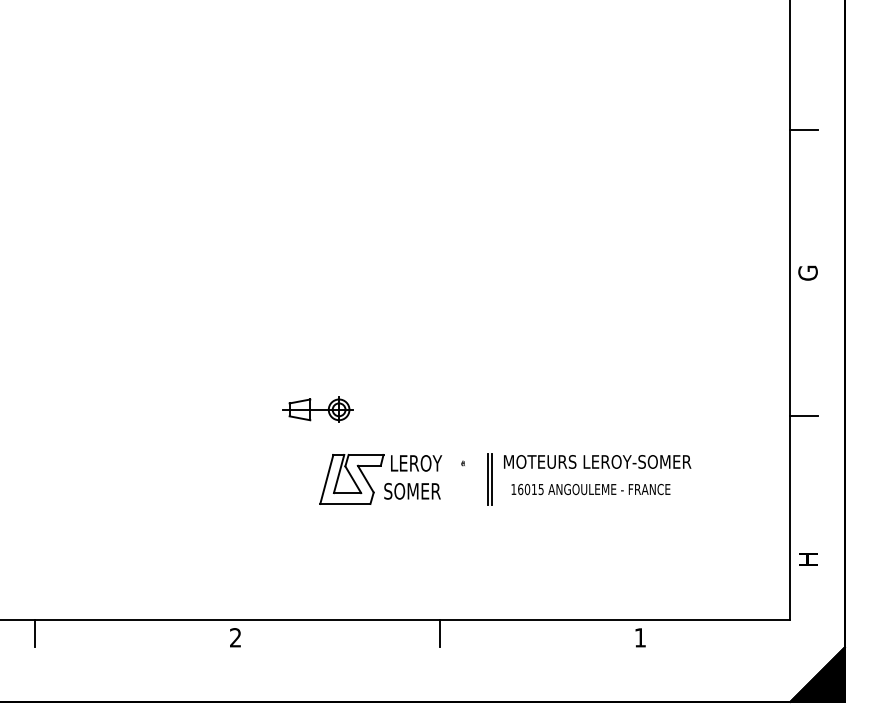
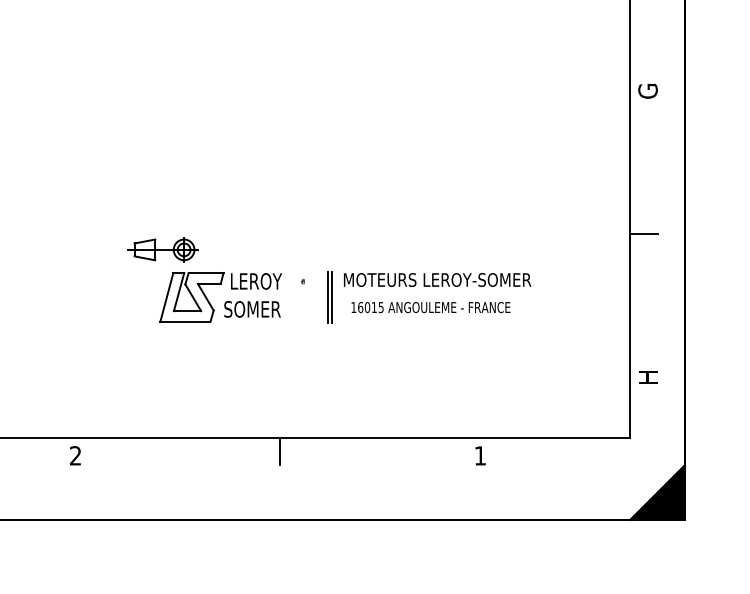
part: (317, 409) -> (162, 249), moved

